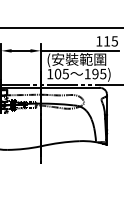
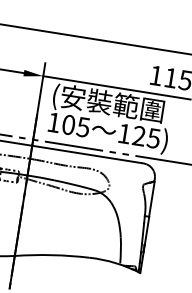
text: (95, 74) -> (139, 136), 195) -> 125)

